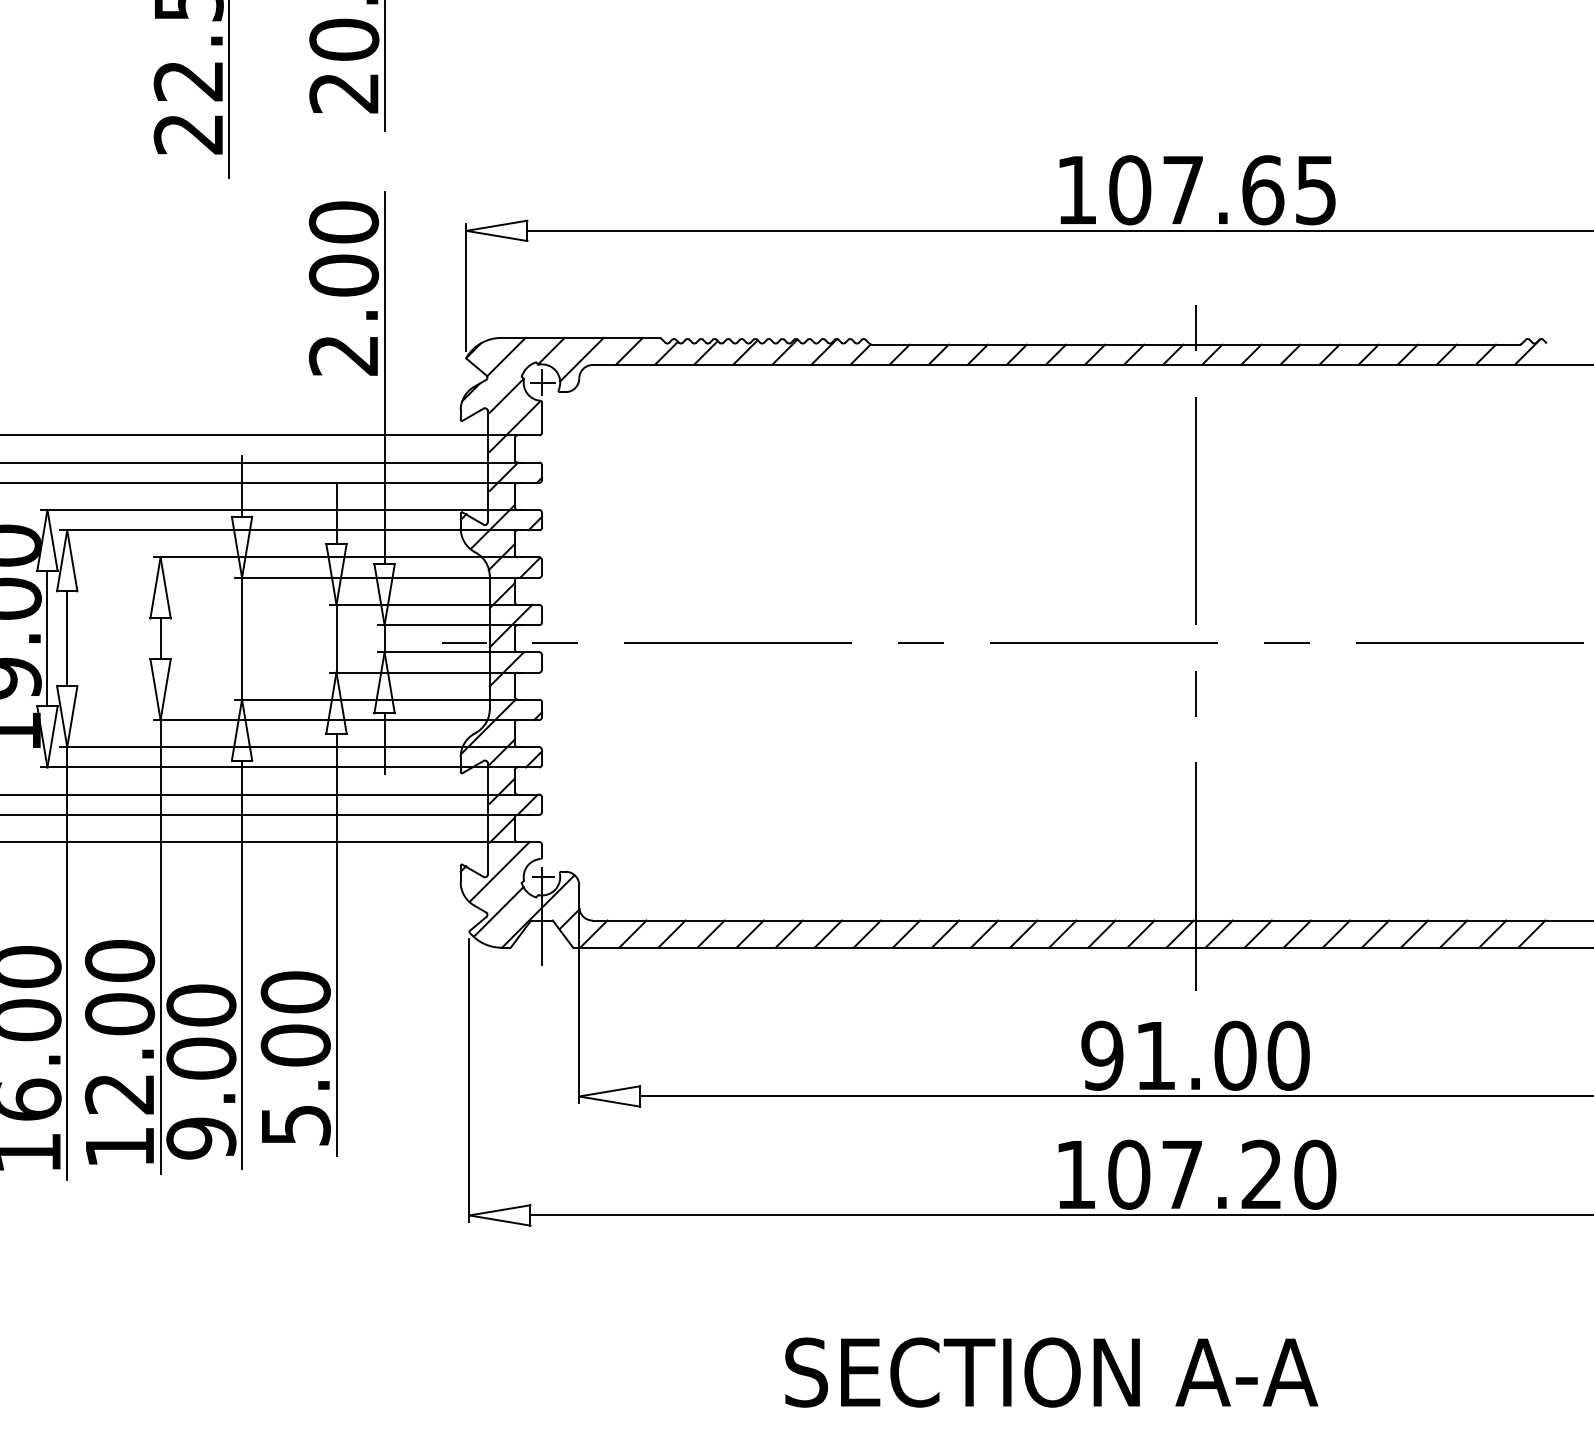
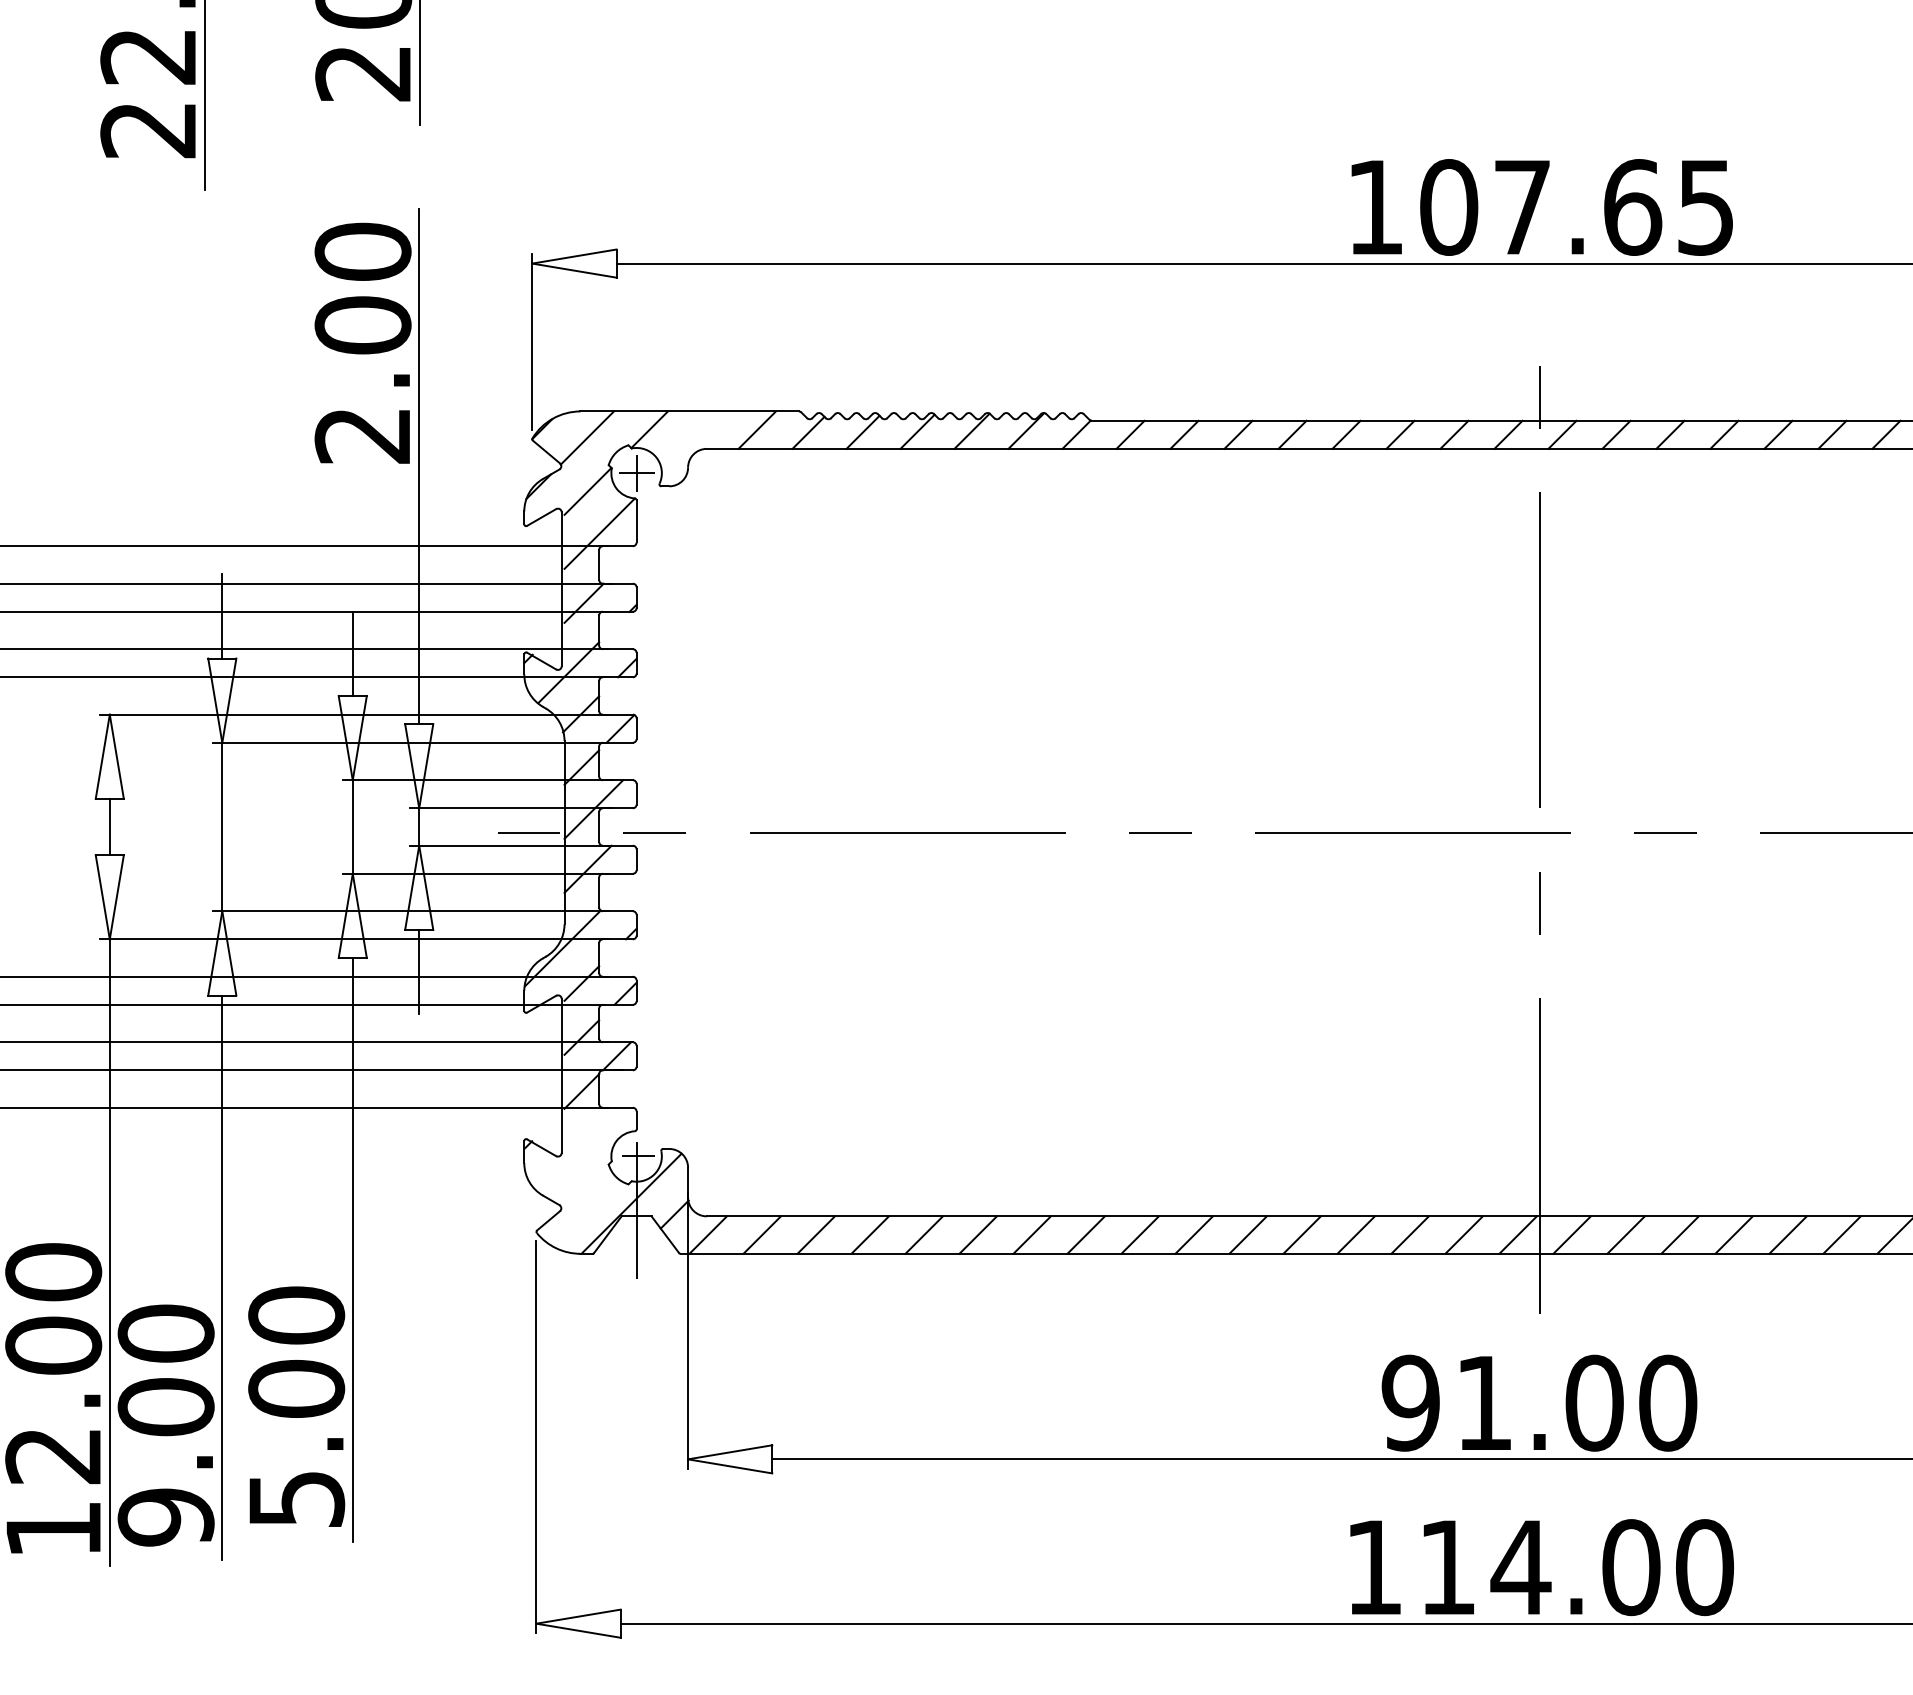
line: (581, 359) -> (691, 441), removed
line: (499, 871) -> (577, 1148), removed
line: (498, 911) -> (576, 1203), removed
text: (1195, 1174) -> (1539, 1567), 107.20 -> 114.00

